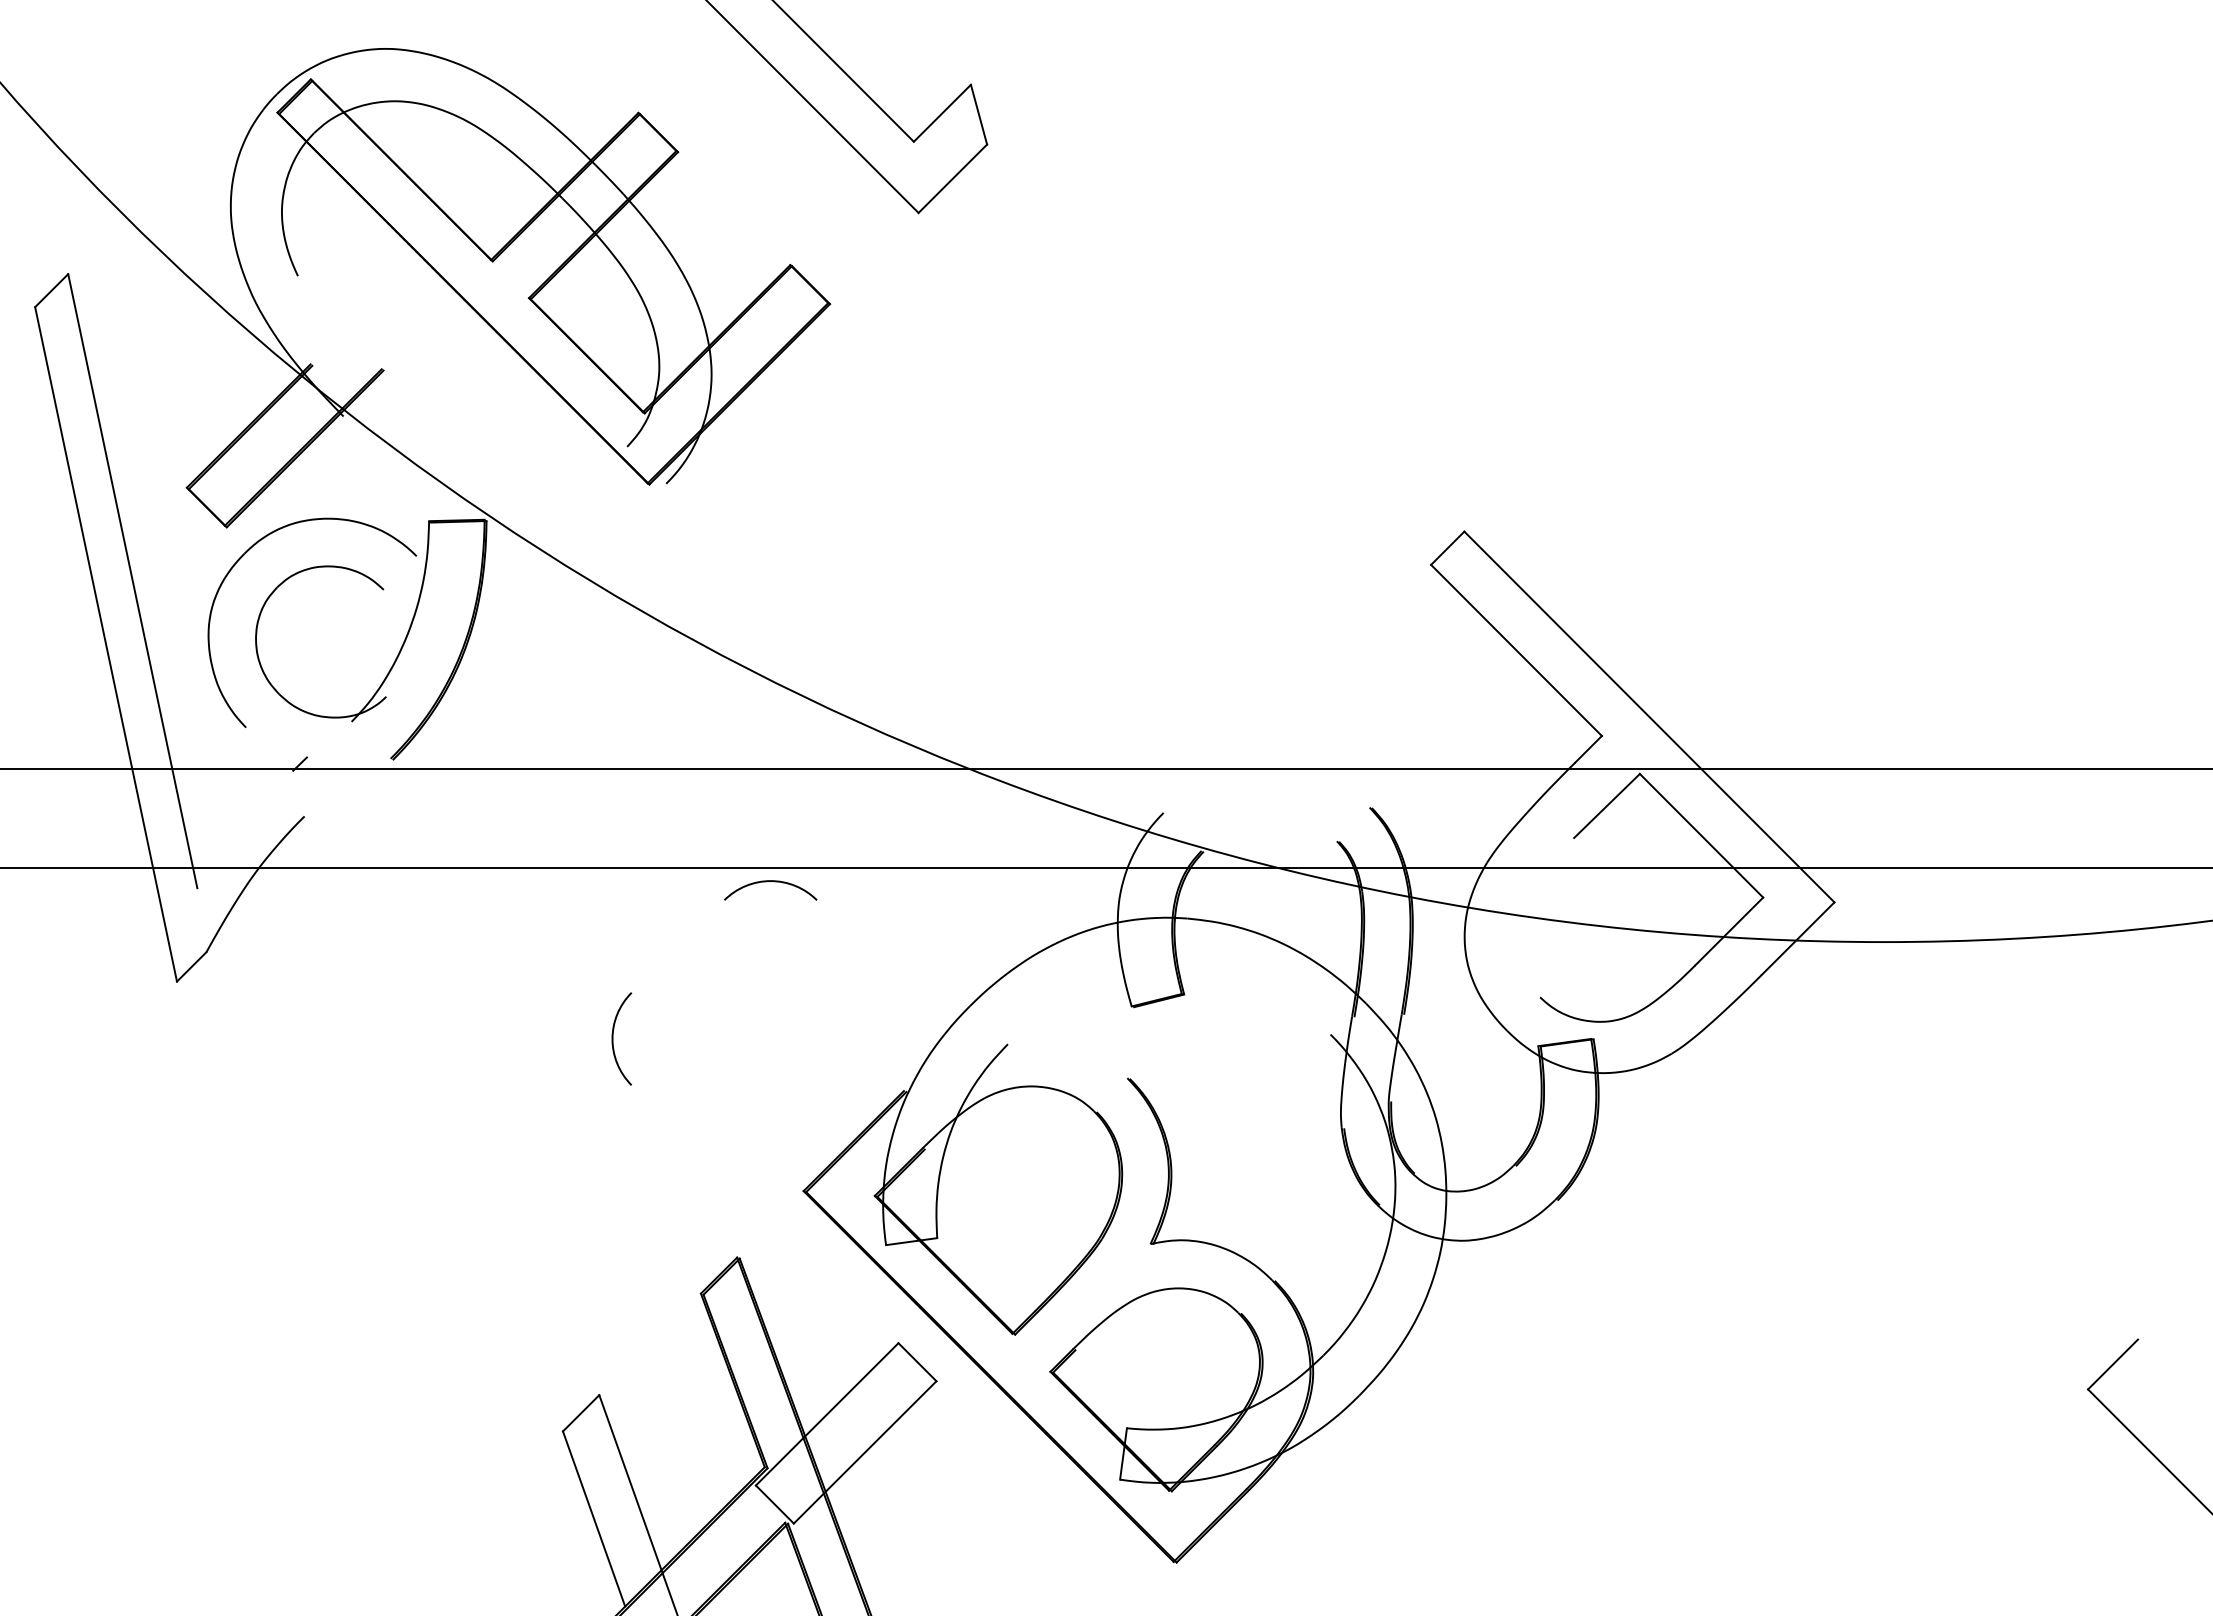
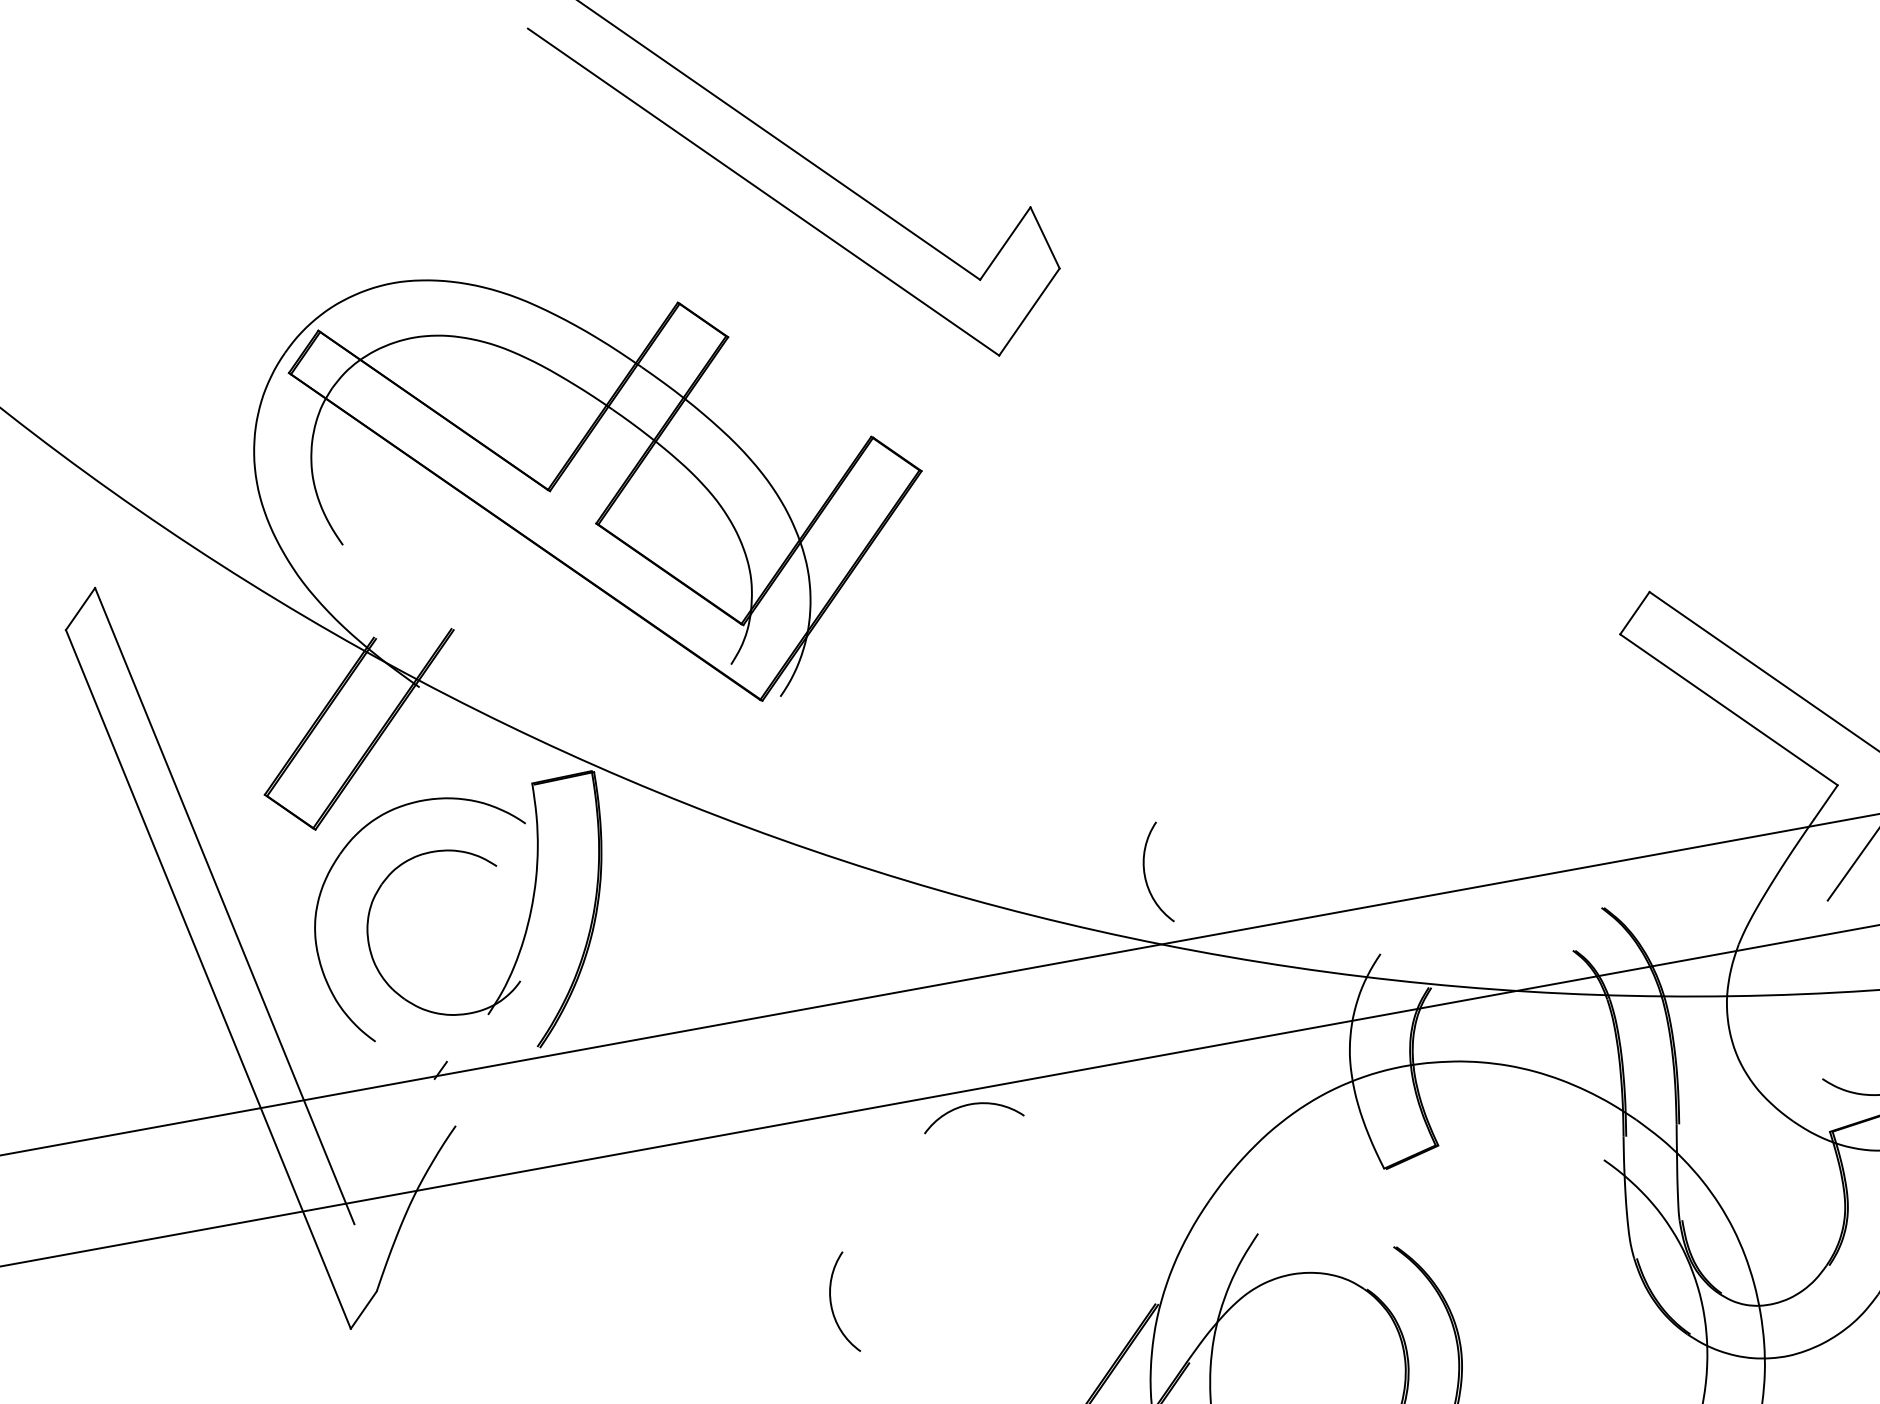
arc: (965, 703) -> (1145, 874), added

